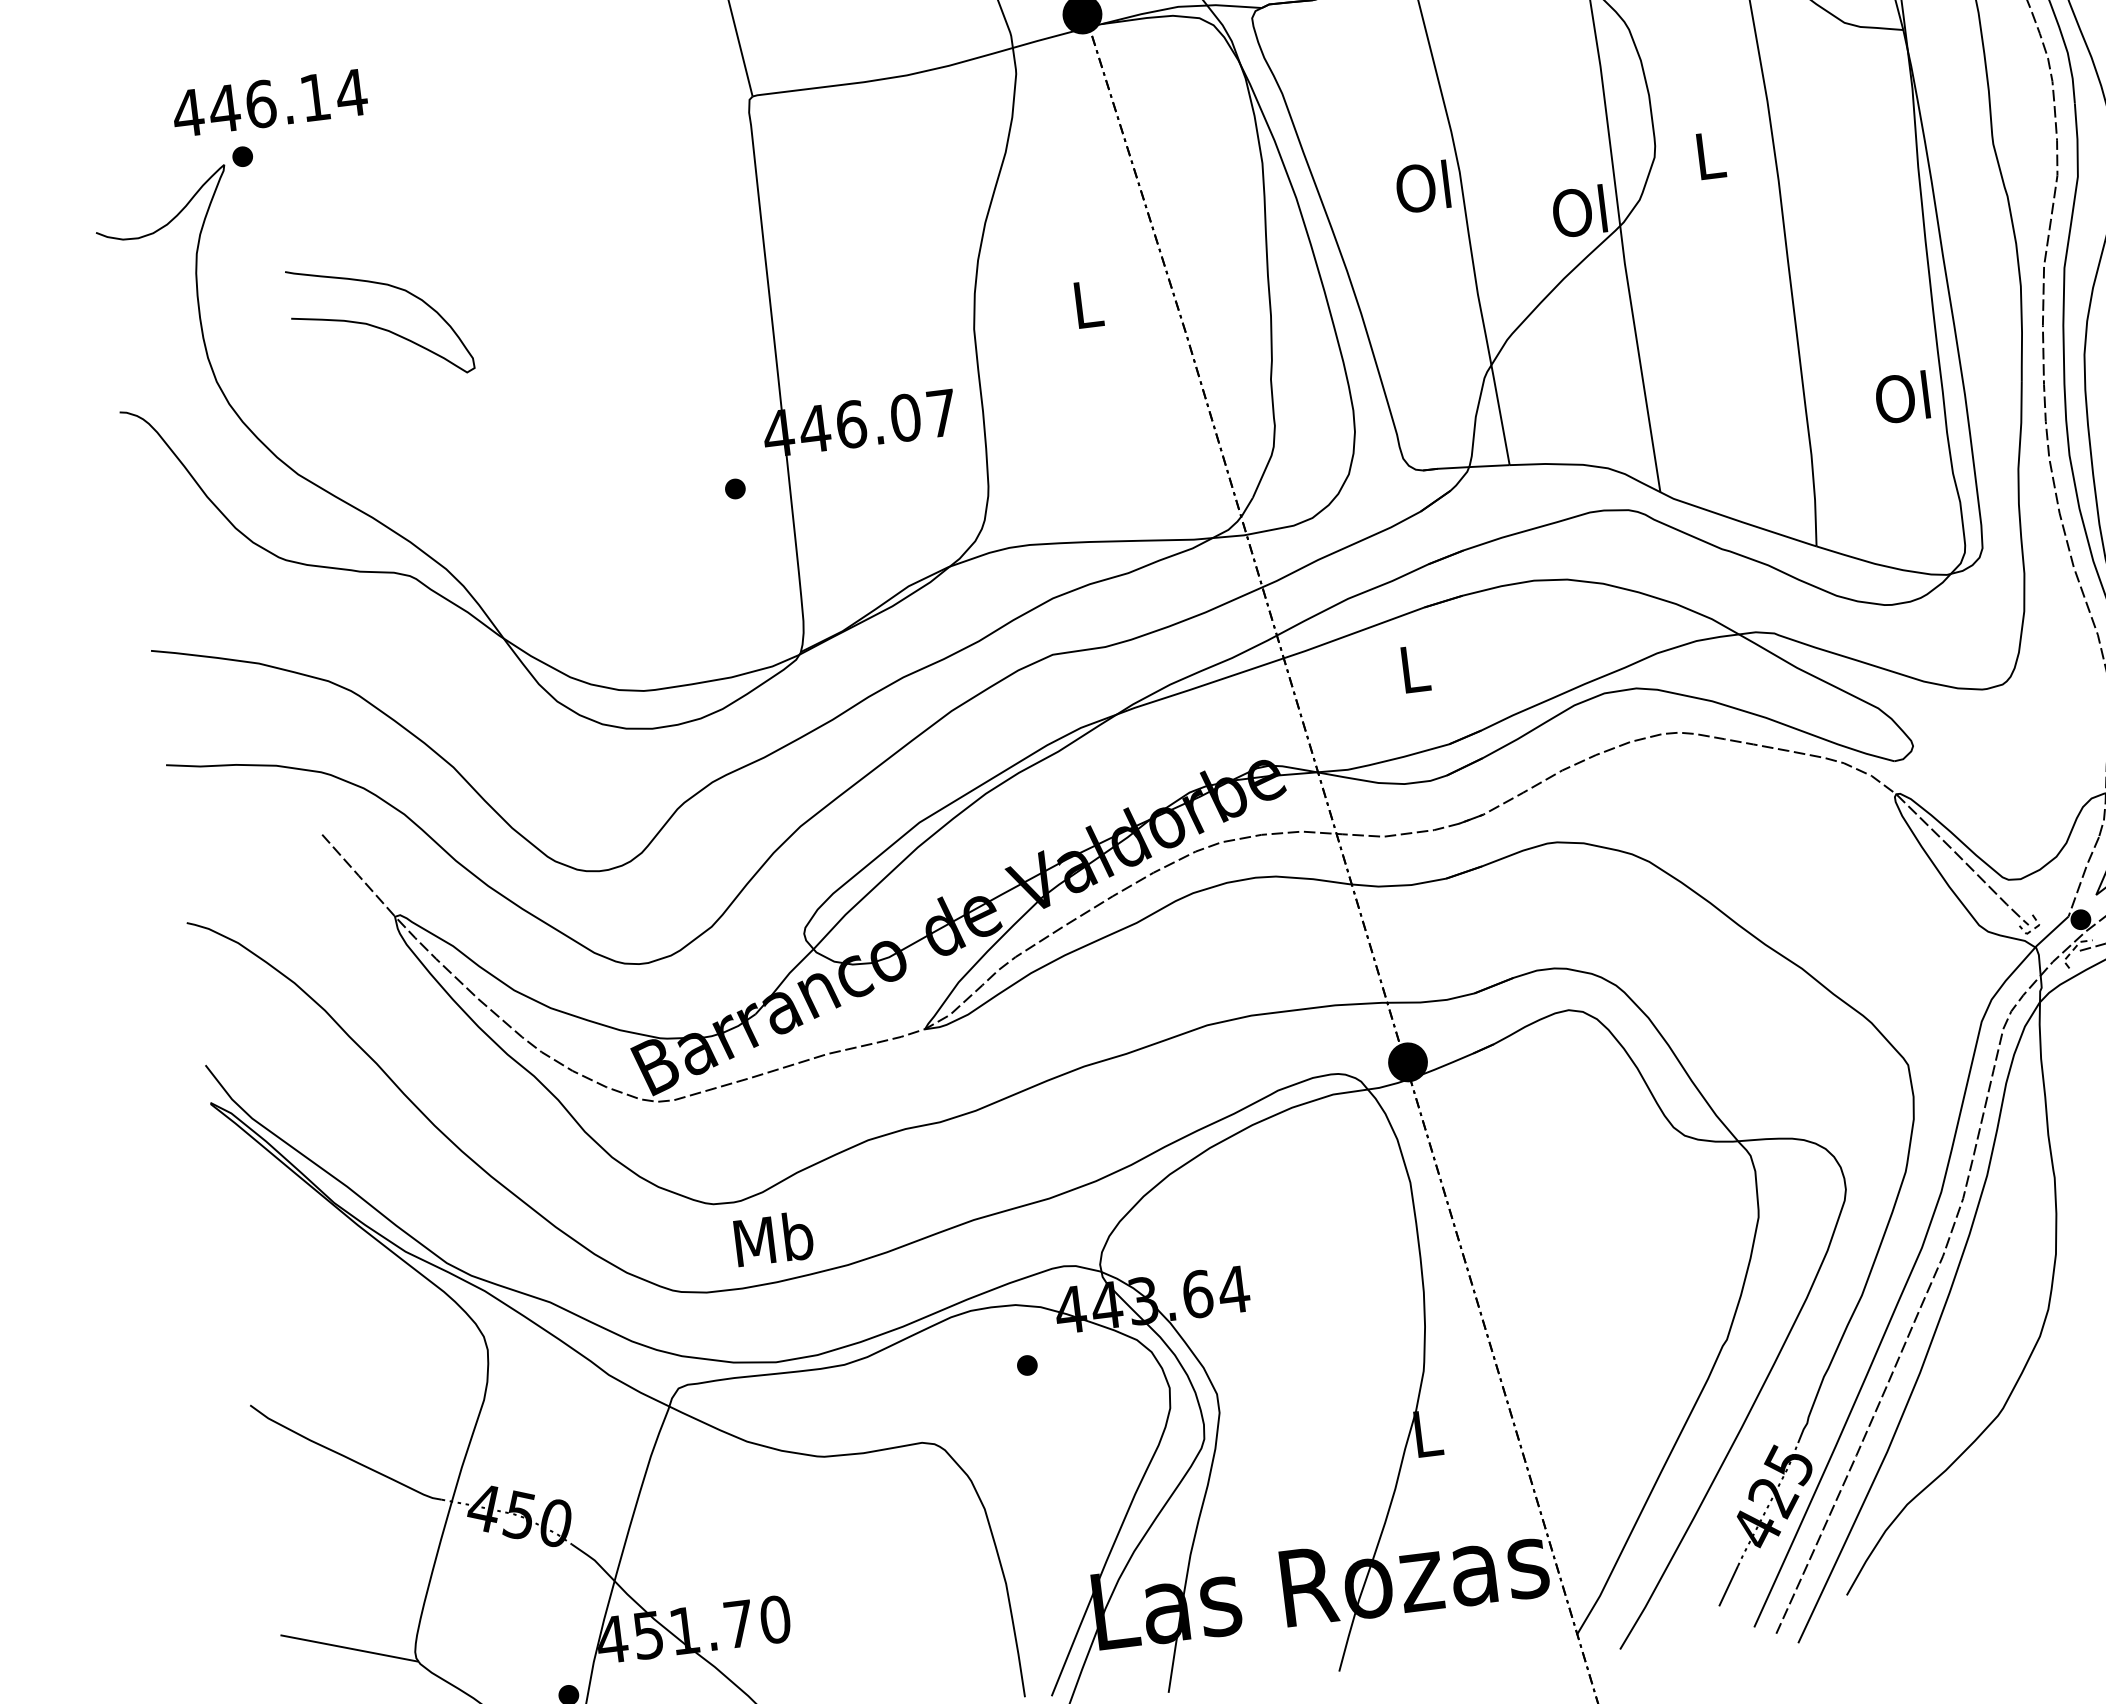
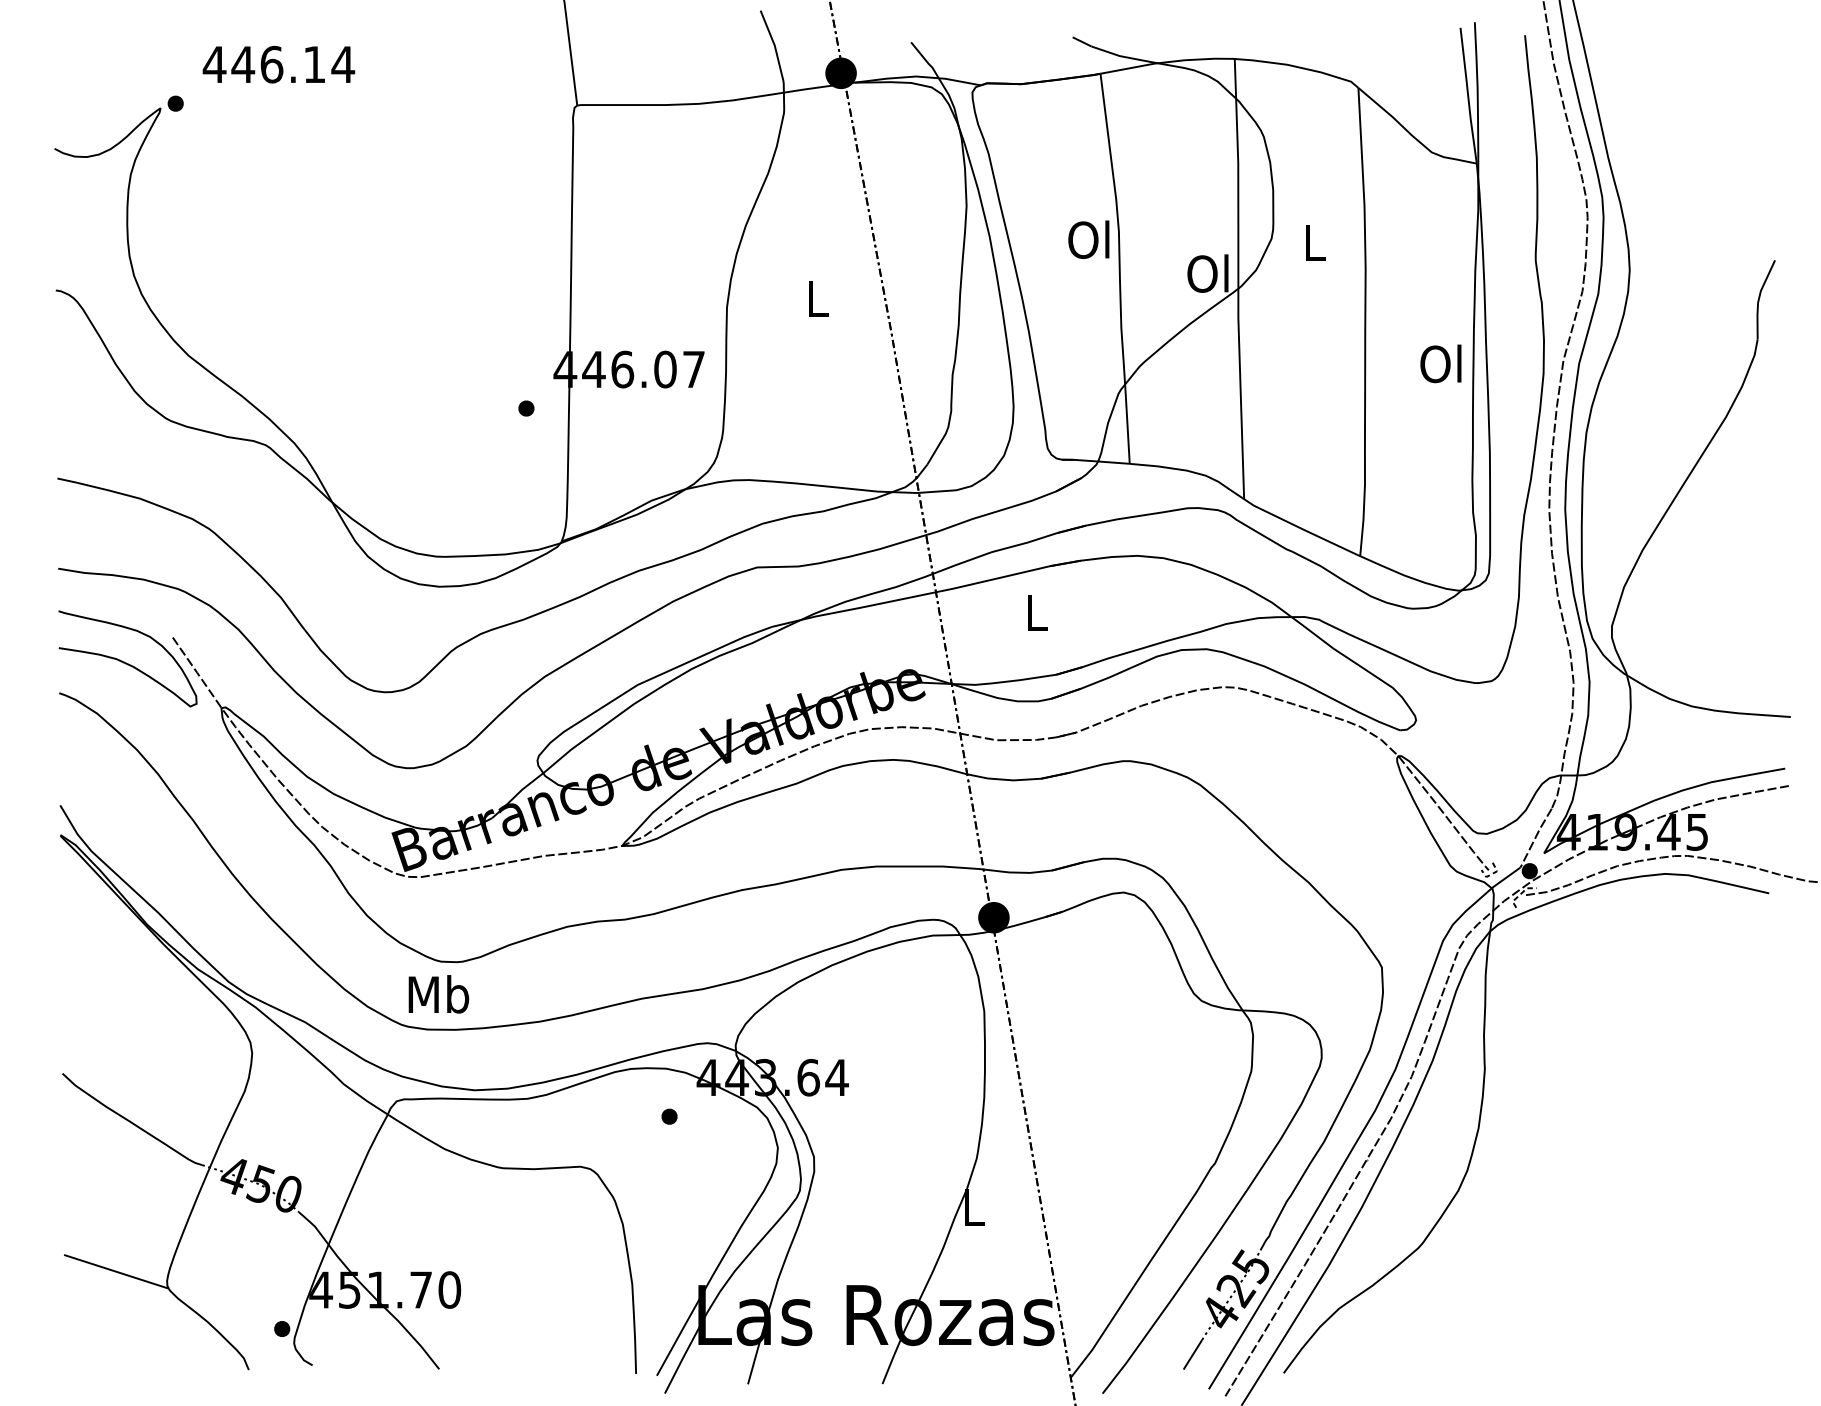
text: (269, 102) -> (278, 64), moved
curve: (379, 326) -> (126, 662), moved
text: (1901, 397) -> (1440, 363), moved
text: (773, 1239) -> (438, 994), moved

